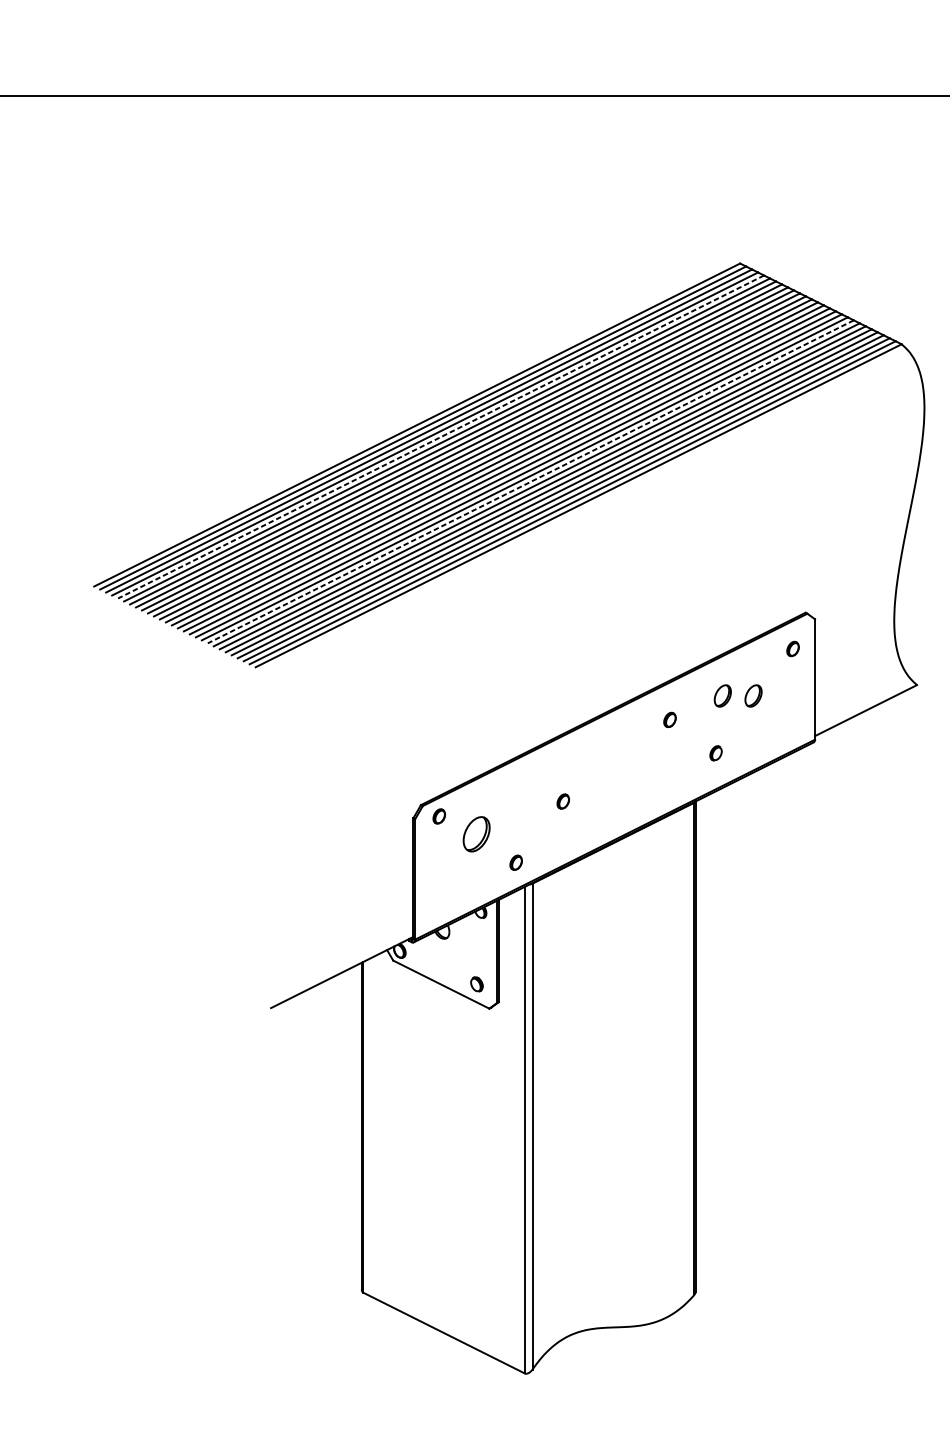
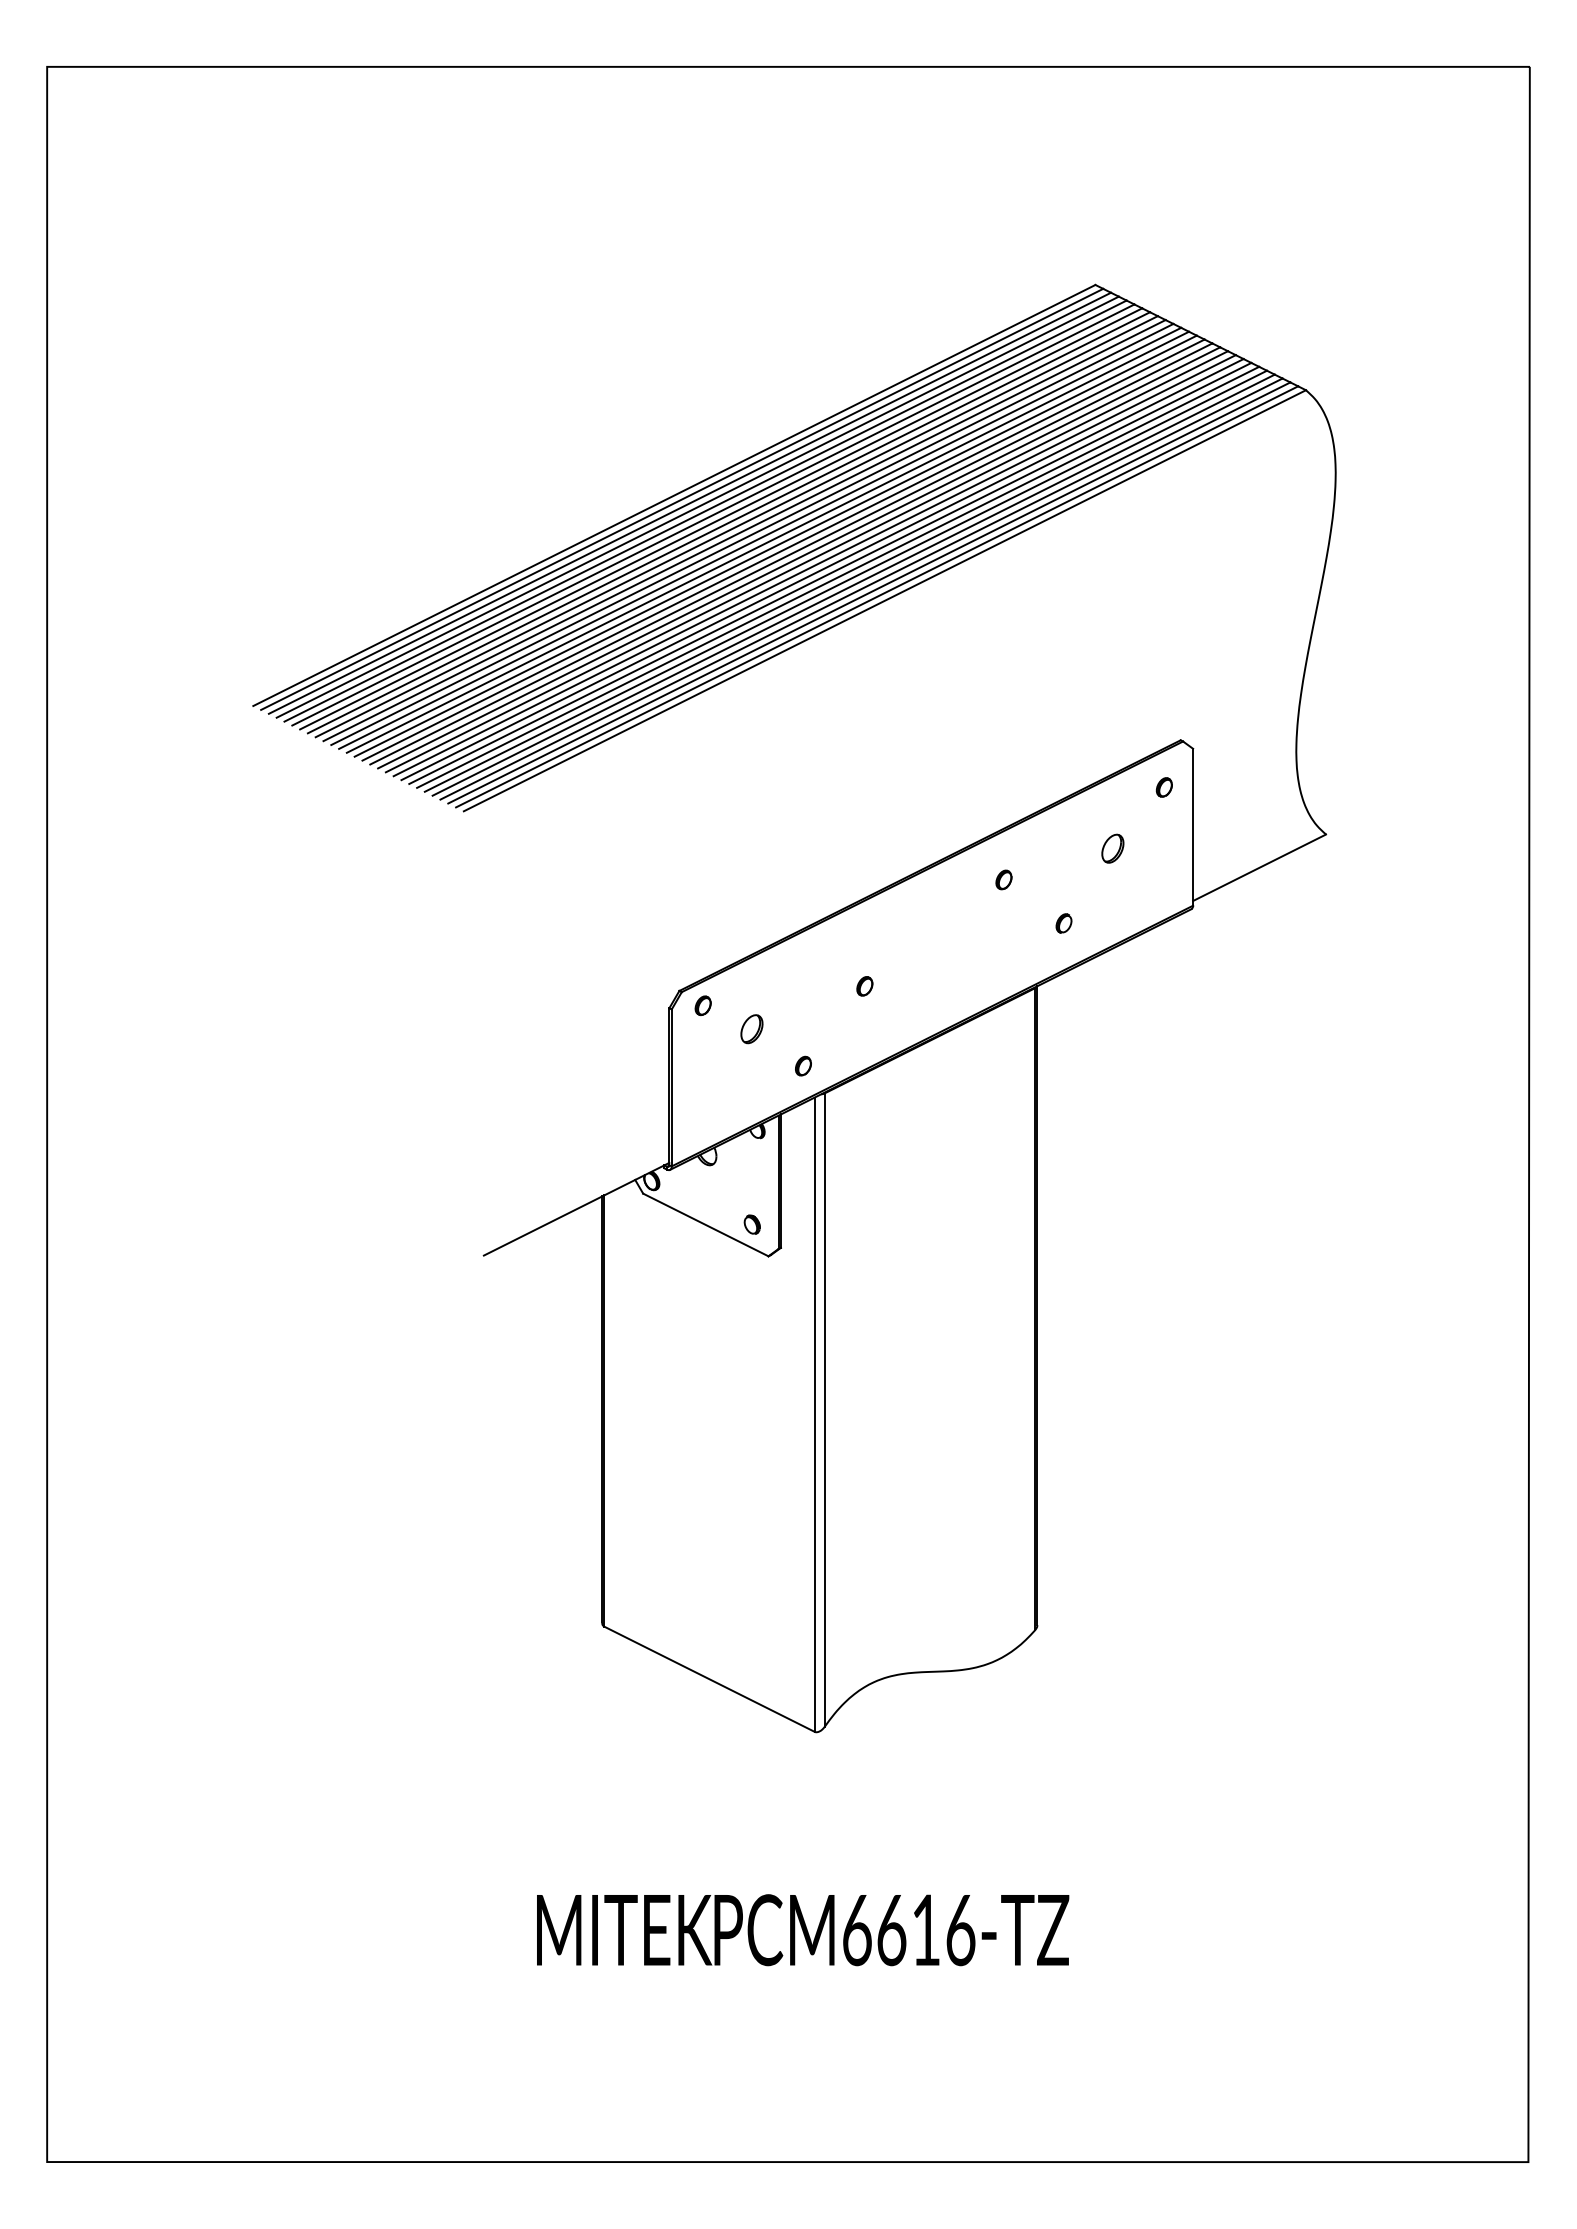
line: (441, 437) -> (705, 511), dashed -> solid
line: (530, 481) -> (822, 569), dashed -> solid
part: (722, 695) -> (1072, 848), removed
part: (476, 834) -> (751, 1029), size x0.62

